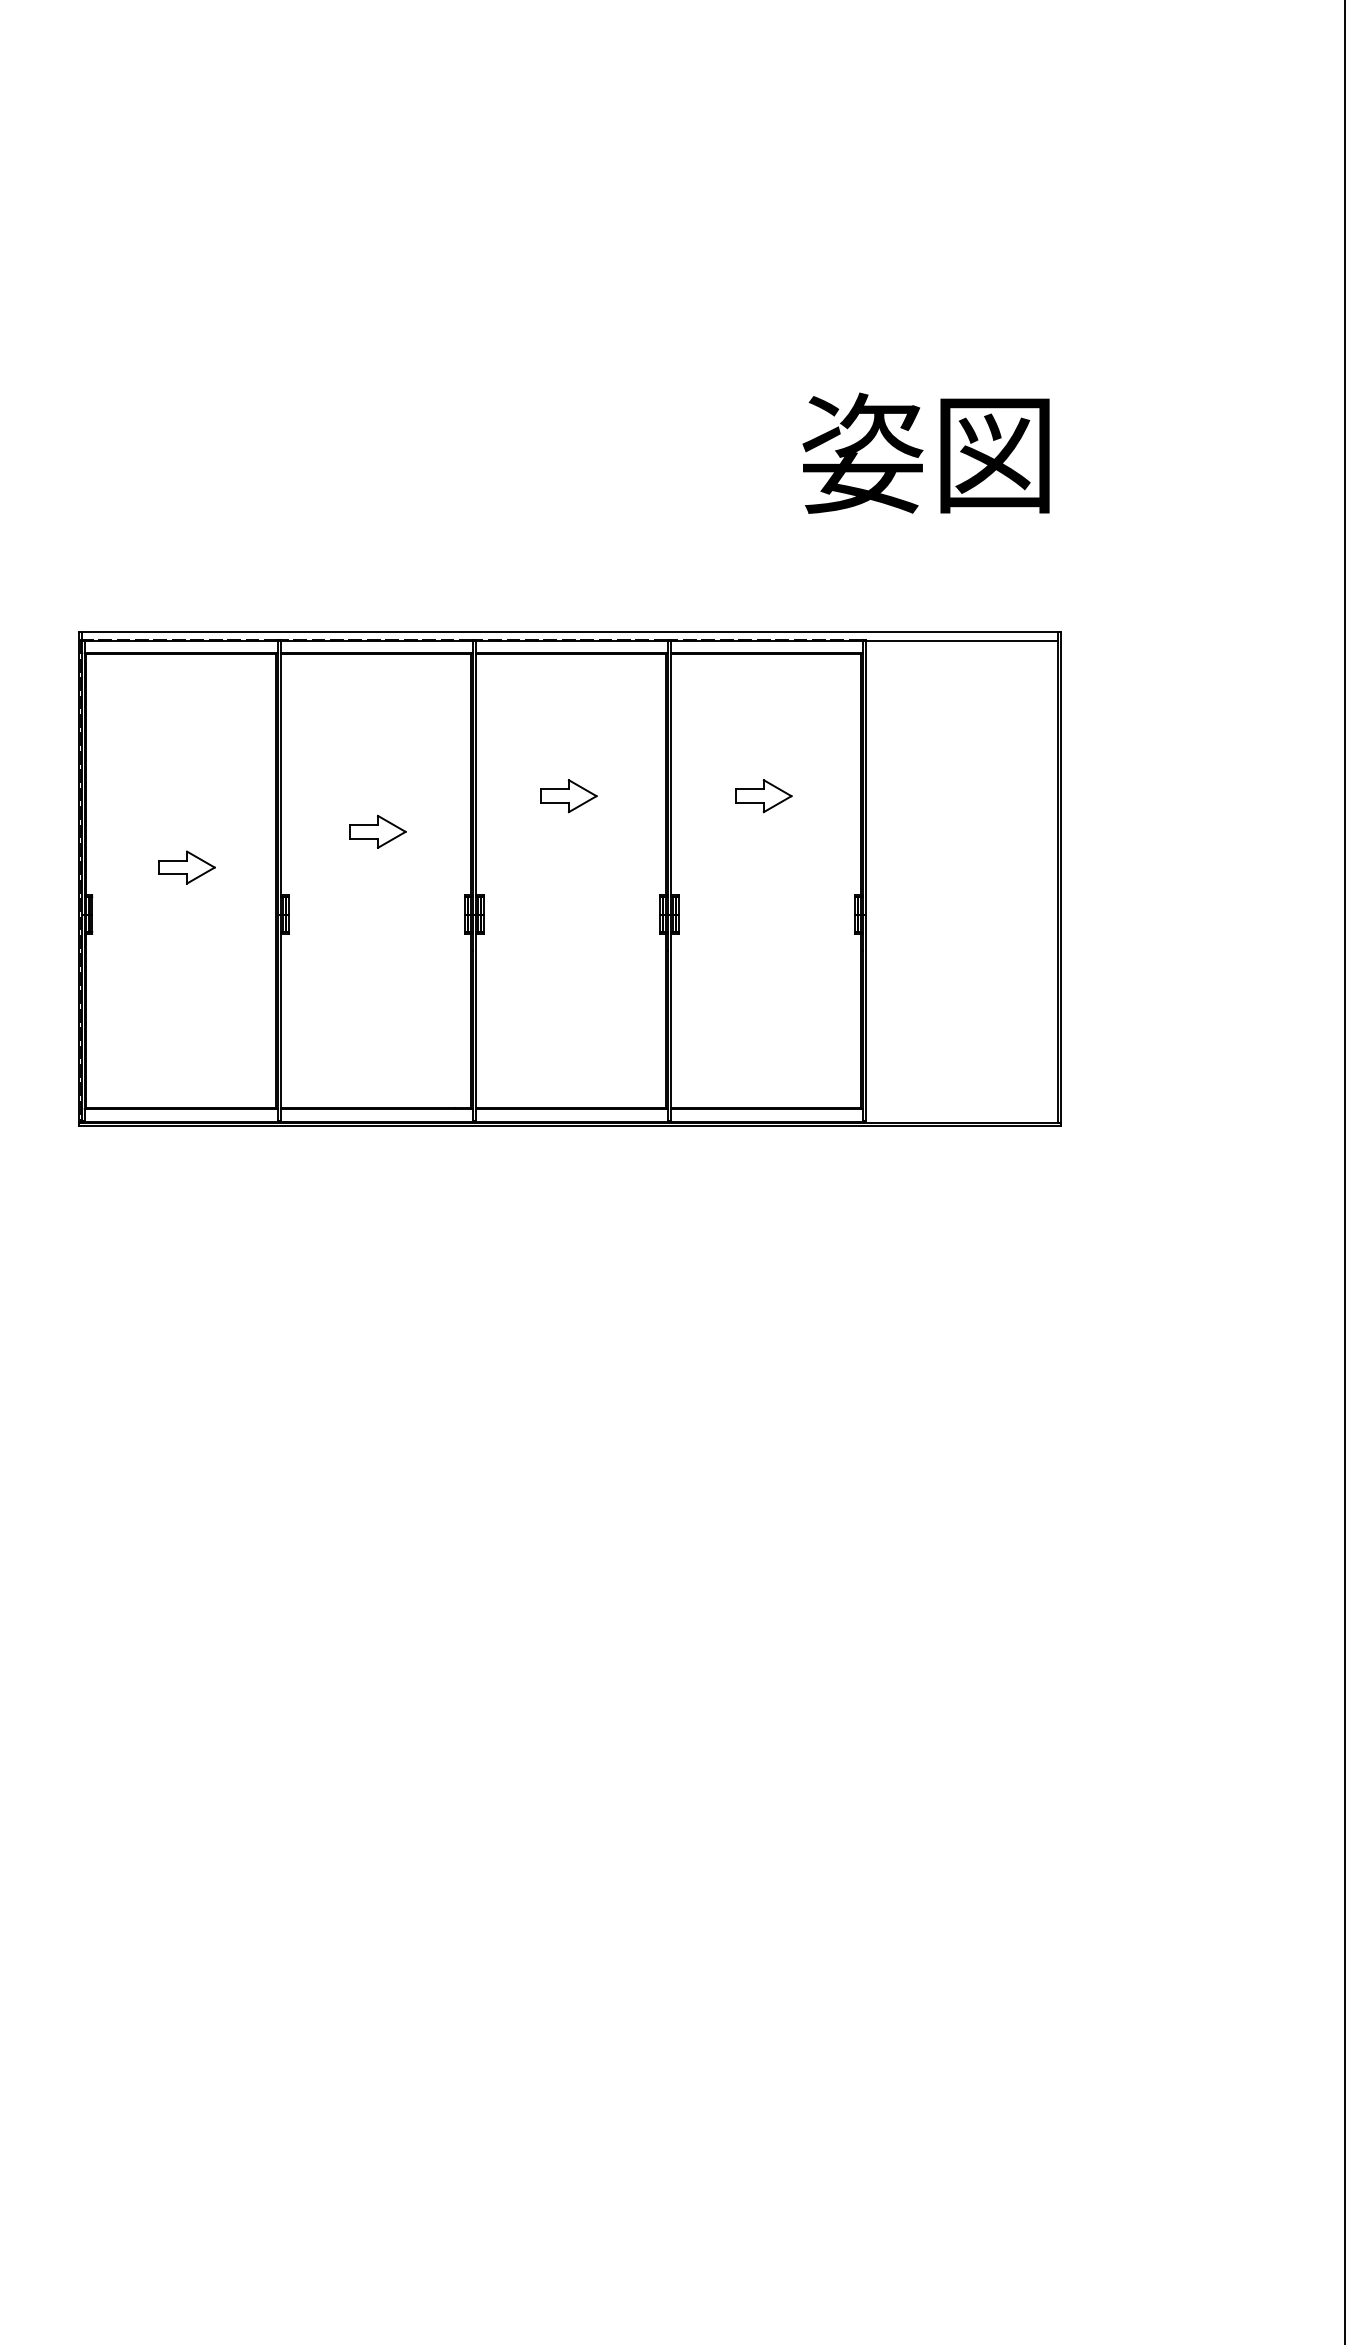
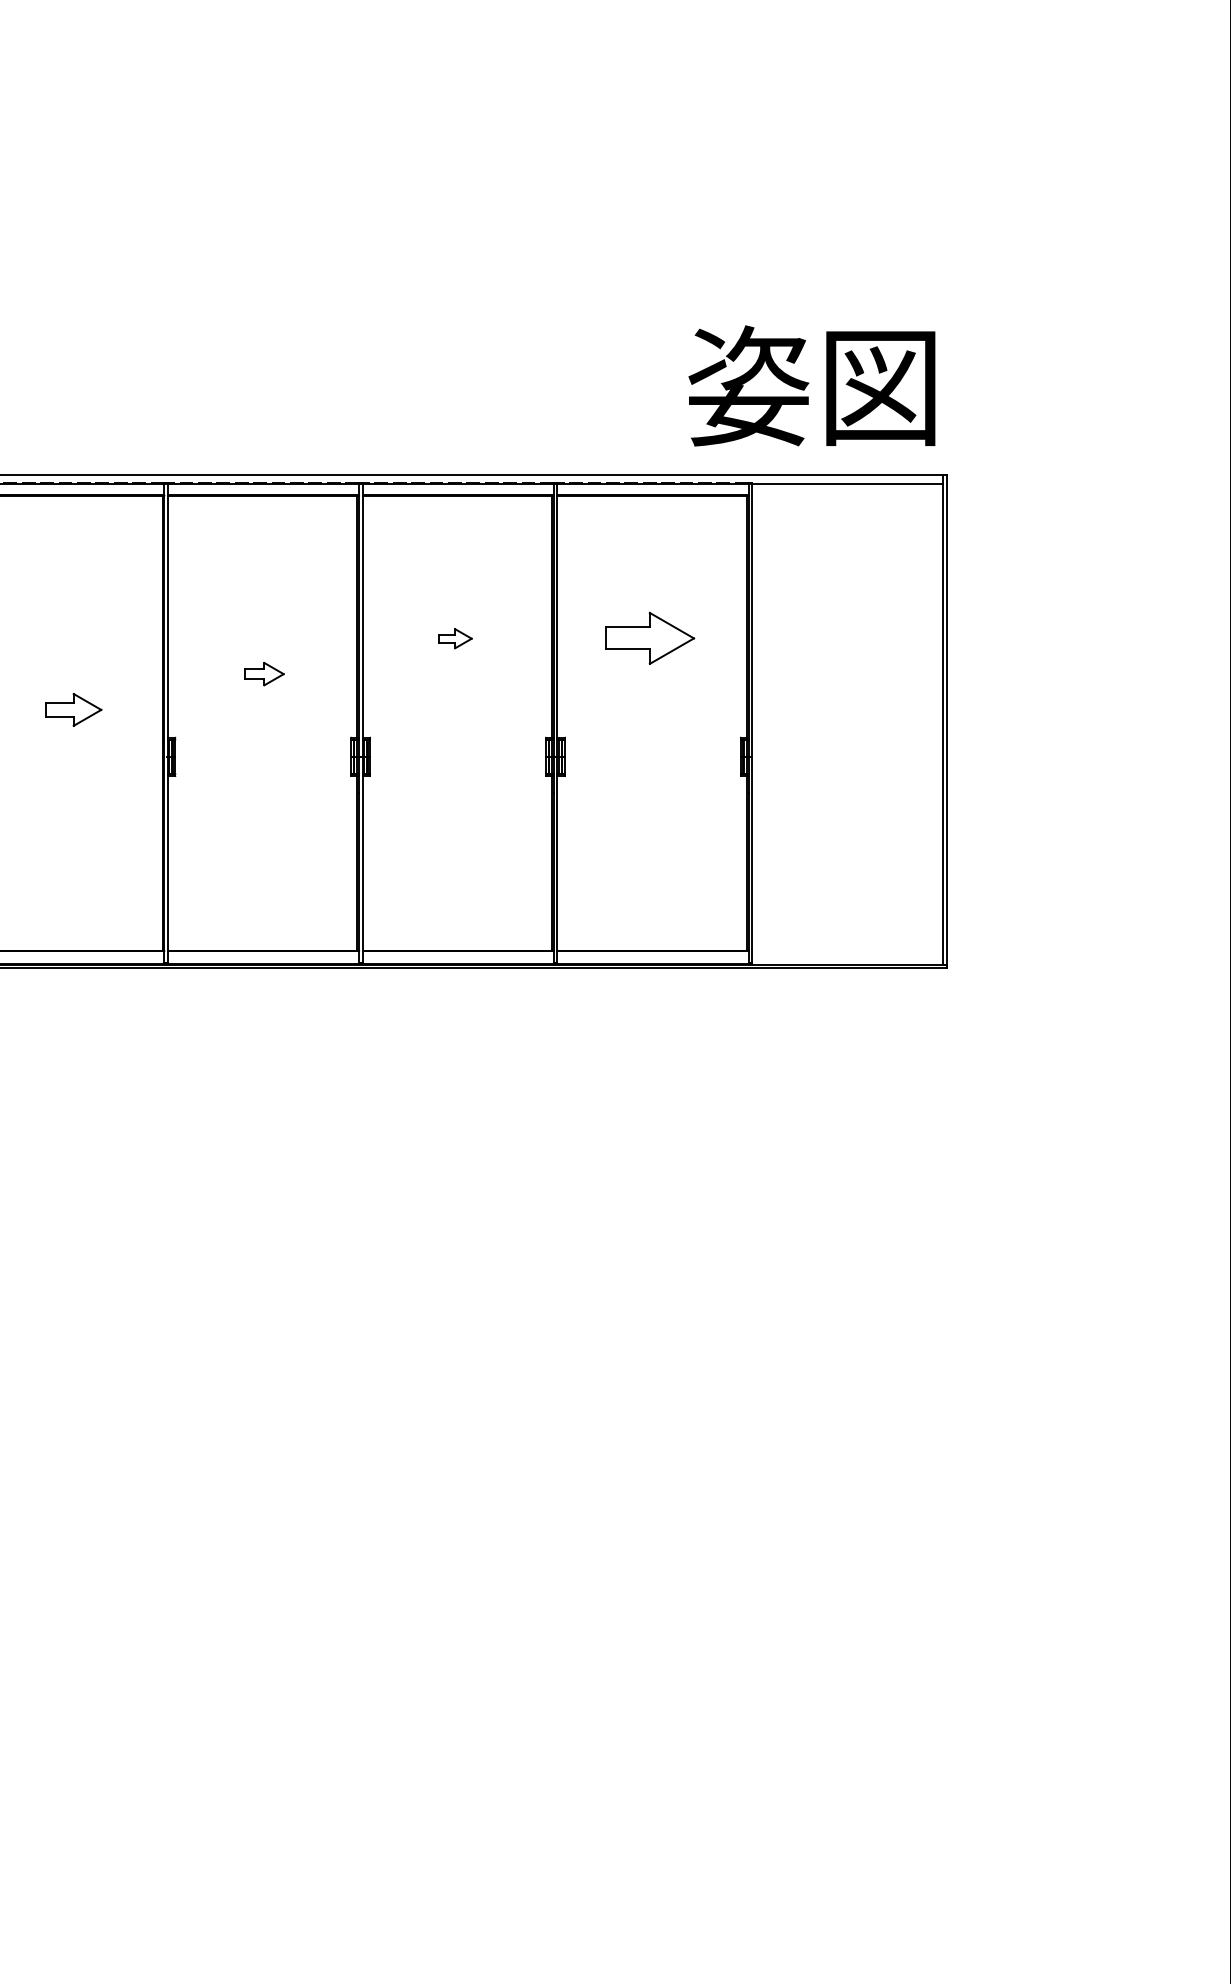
text: (925, 452) -> (811, 385), moved
part: (568, 796) -> (454, 638), size x0.6
part: (763, 796) -> (649, 638), size x1.6
part: (377, 831) -> (263, 673), size x0.7

